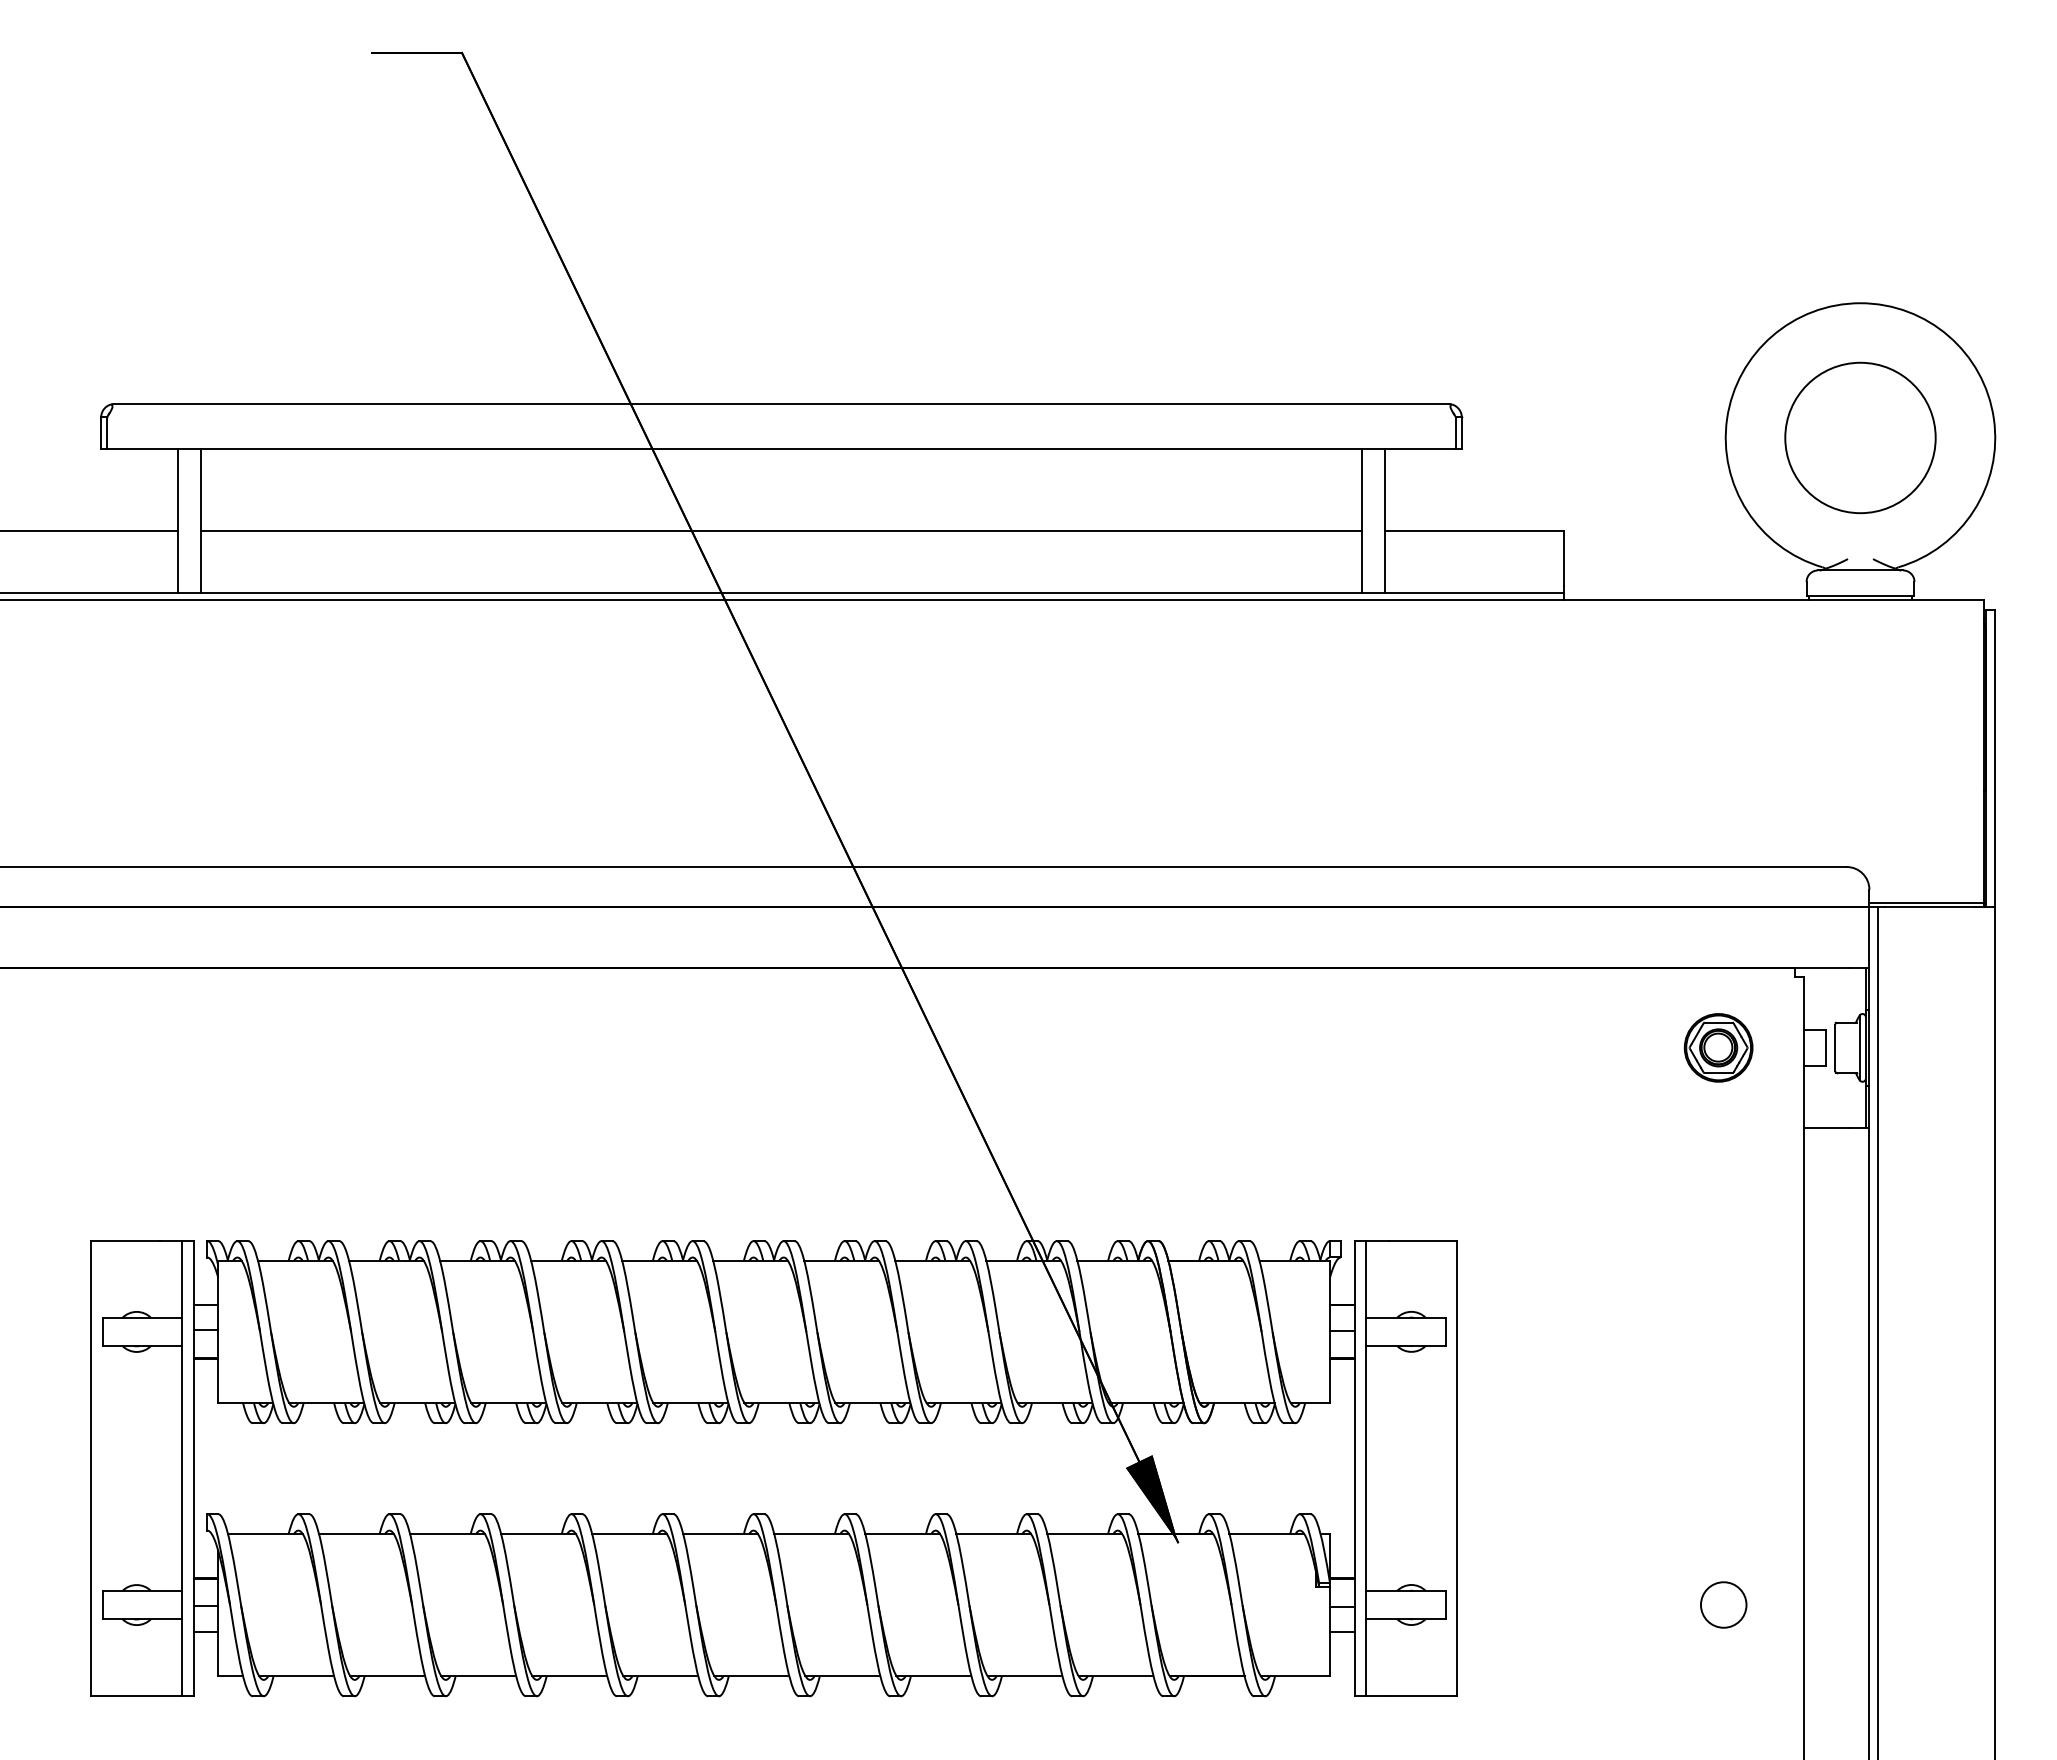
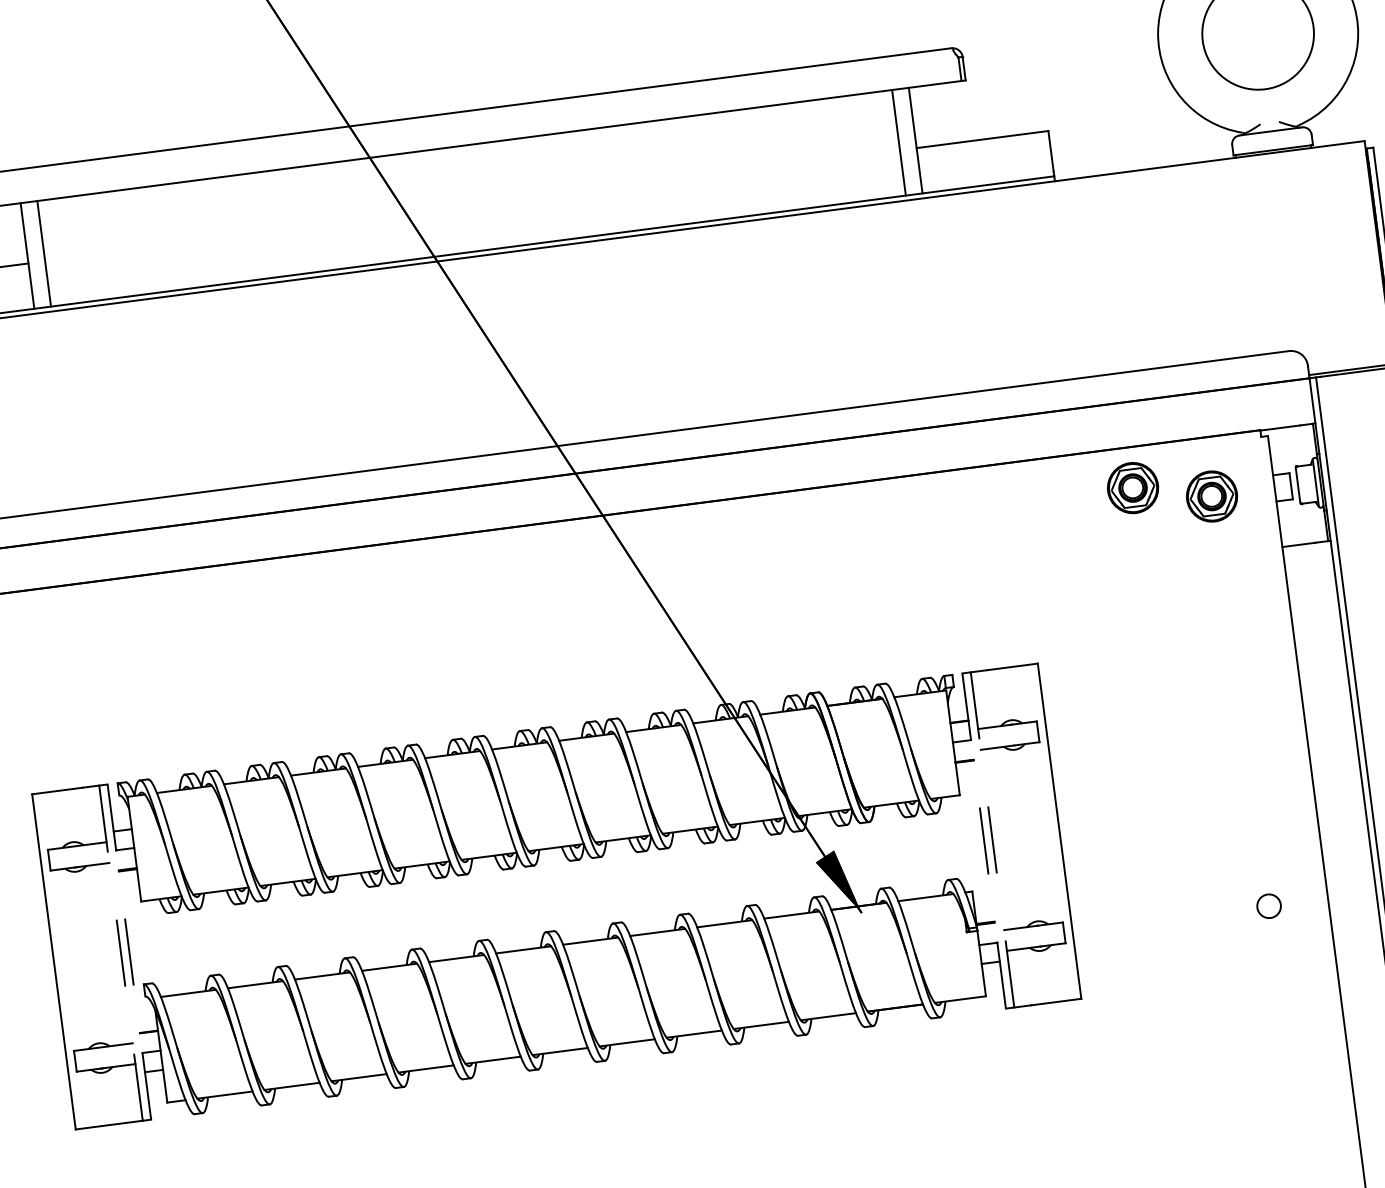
line: (781, 531) -> (472, 205), removed
part: (1614, 1022) -> (1132, 487), added
line: (182, 1468) -> (121, 953), solid -> dashed
line: (193, 1468) -> (129, 952), solid -> dashed
line: (1354, 1468) -> (984, 841), solid -> dashed
line: (1365, 1468) -> (992, 840), solid -> dashed
circle: (1723, 1604) -> (1268, 905), size x0.7

